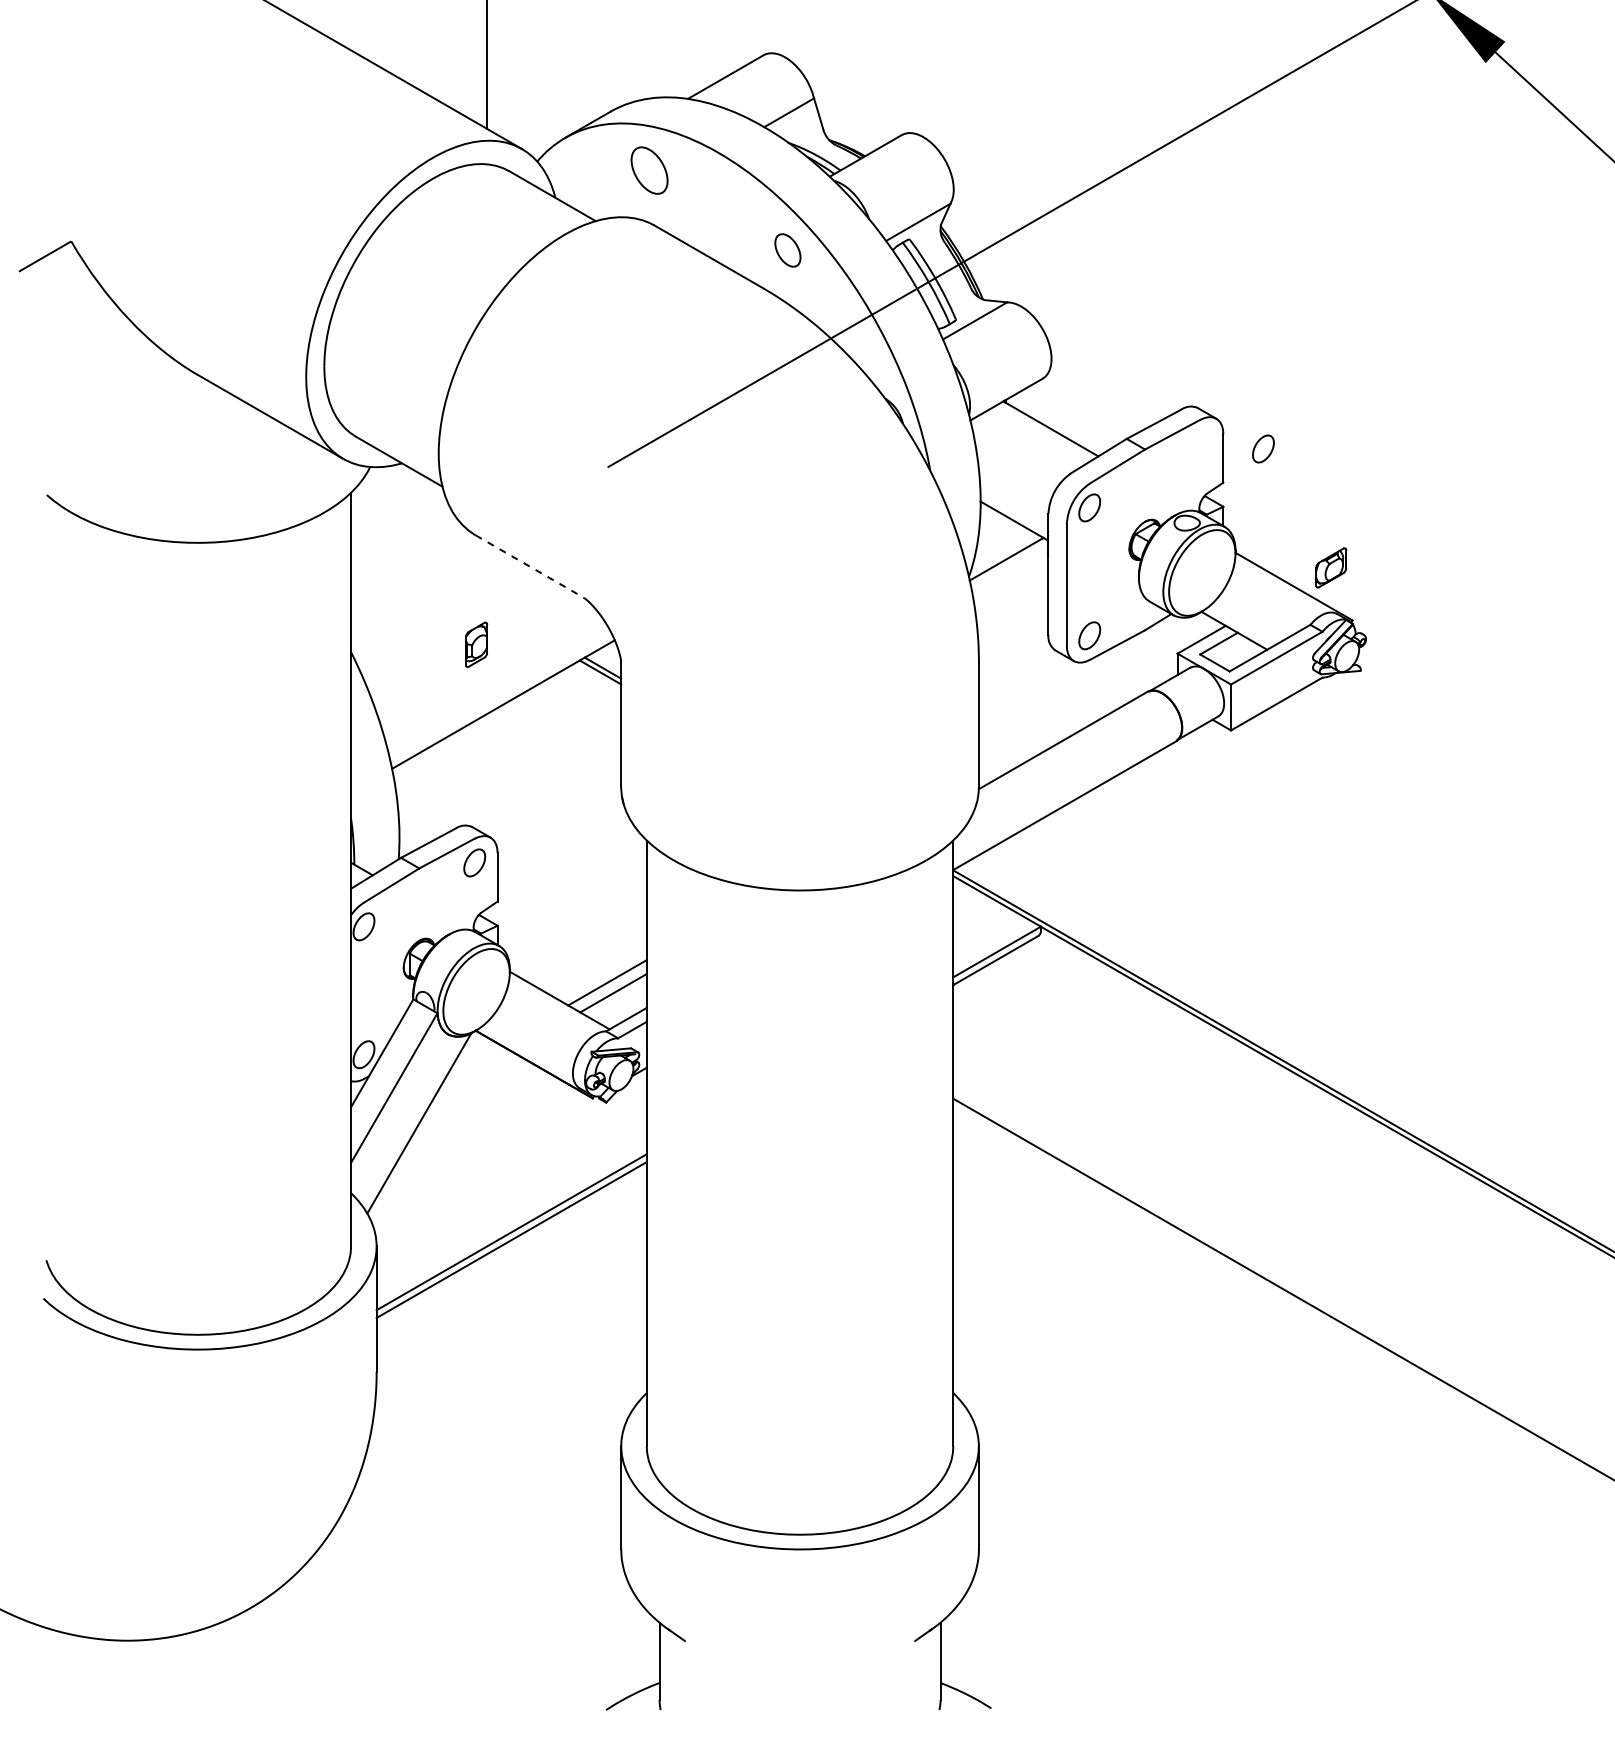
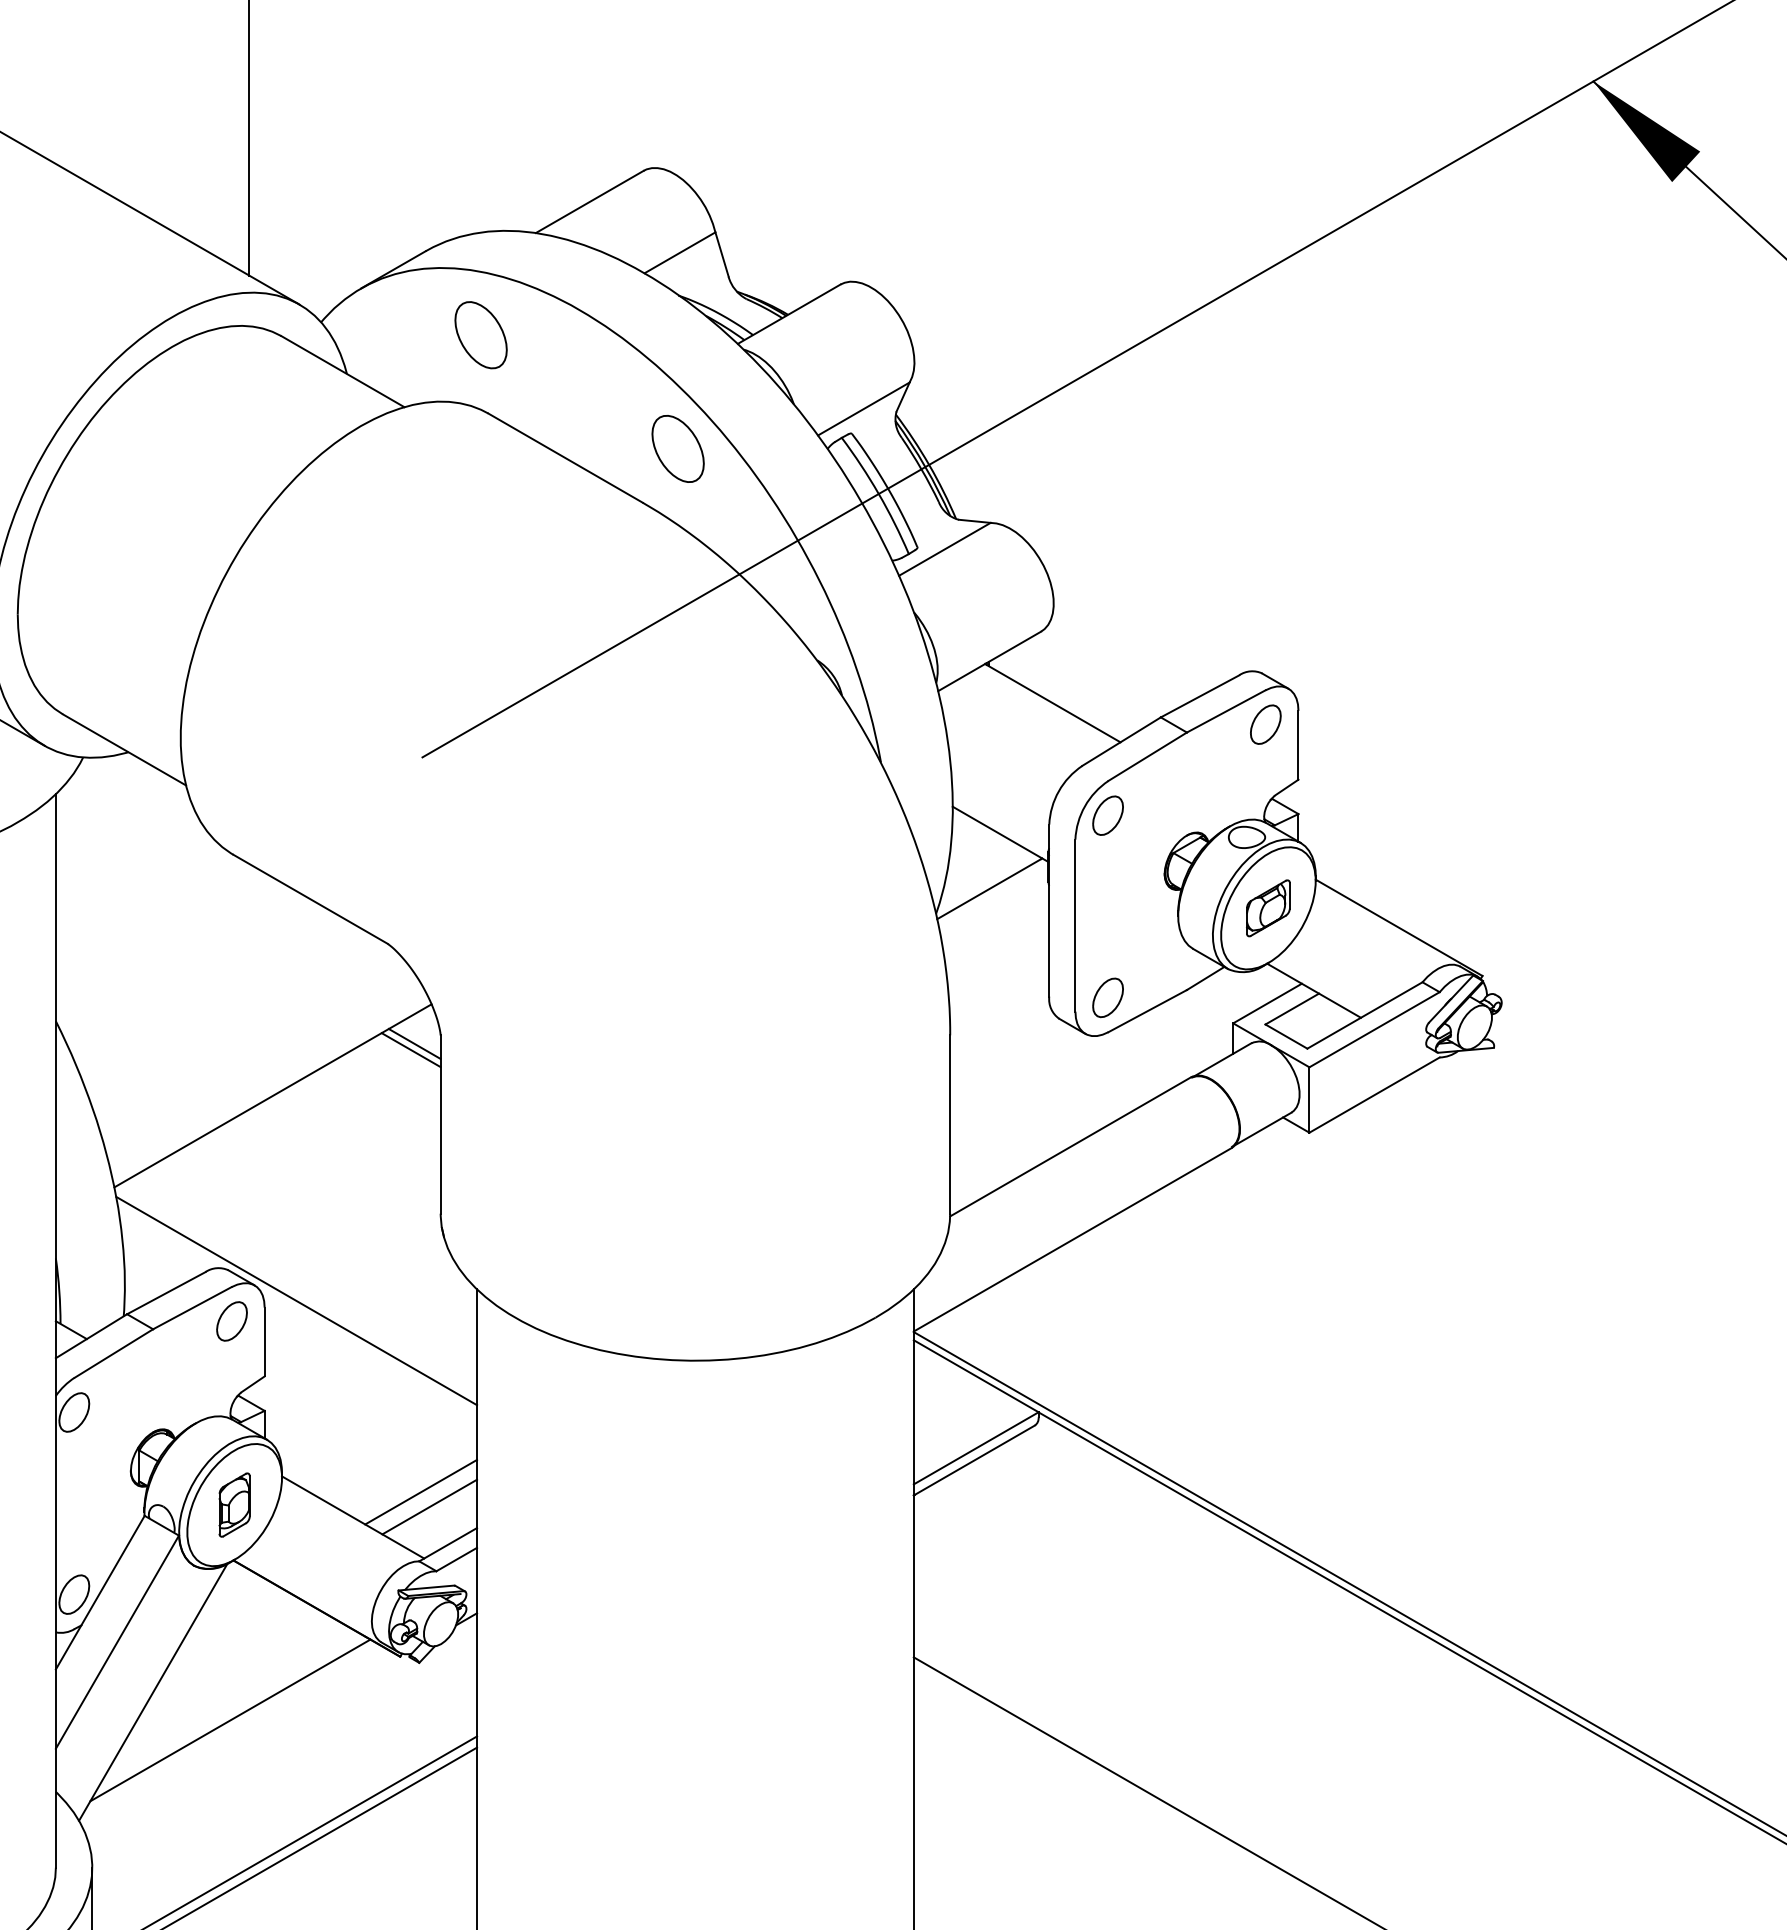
part: (787, 250) -> (677, 449), size x1.43
part: (1263, 448) -> (1265, 723), moved
line: (529, 566) -> (310, 899), dashed -> solid
part: (1331, 567) -> (1268, 907), moved
part: (476, 644) -> (234, 1504), moved
line: (519, 848) -> (295, 1300), added
line: (473, 1142) -> (230, 1719), added

